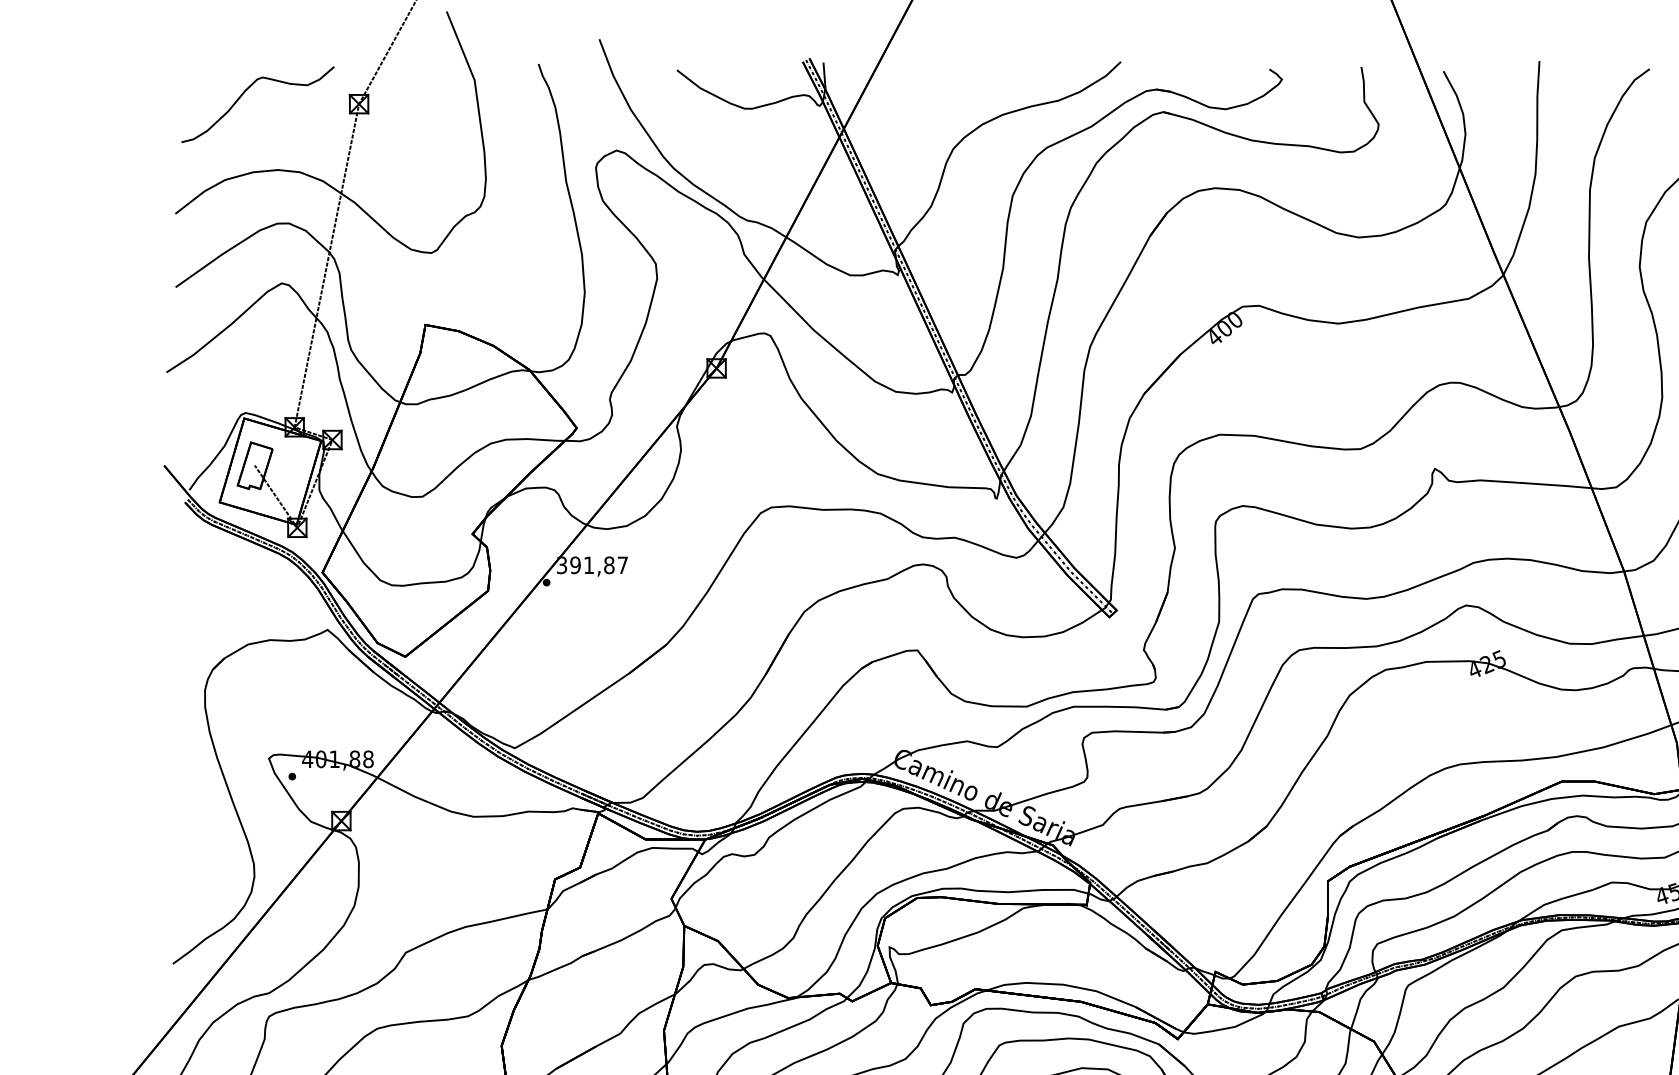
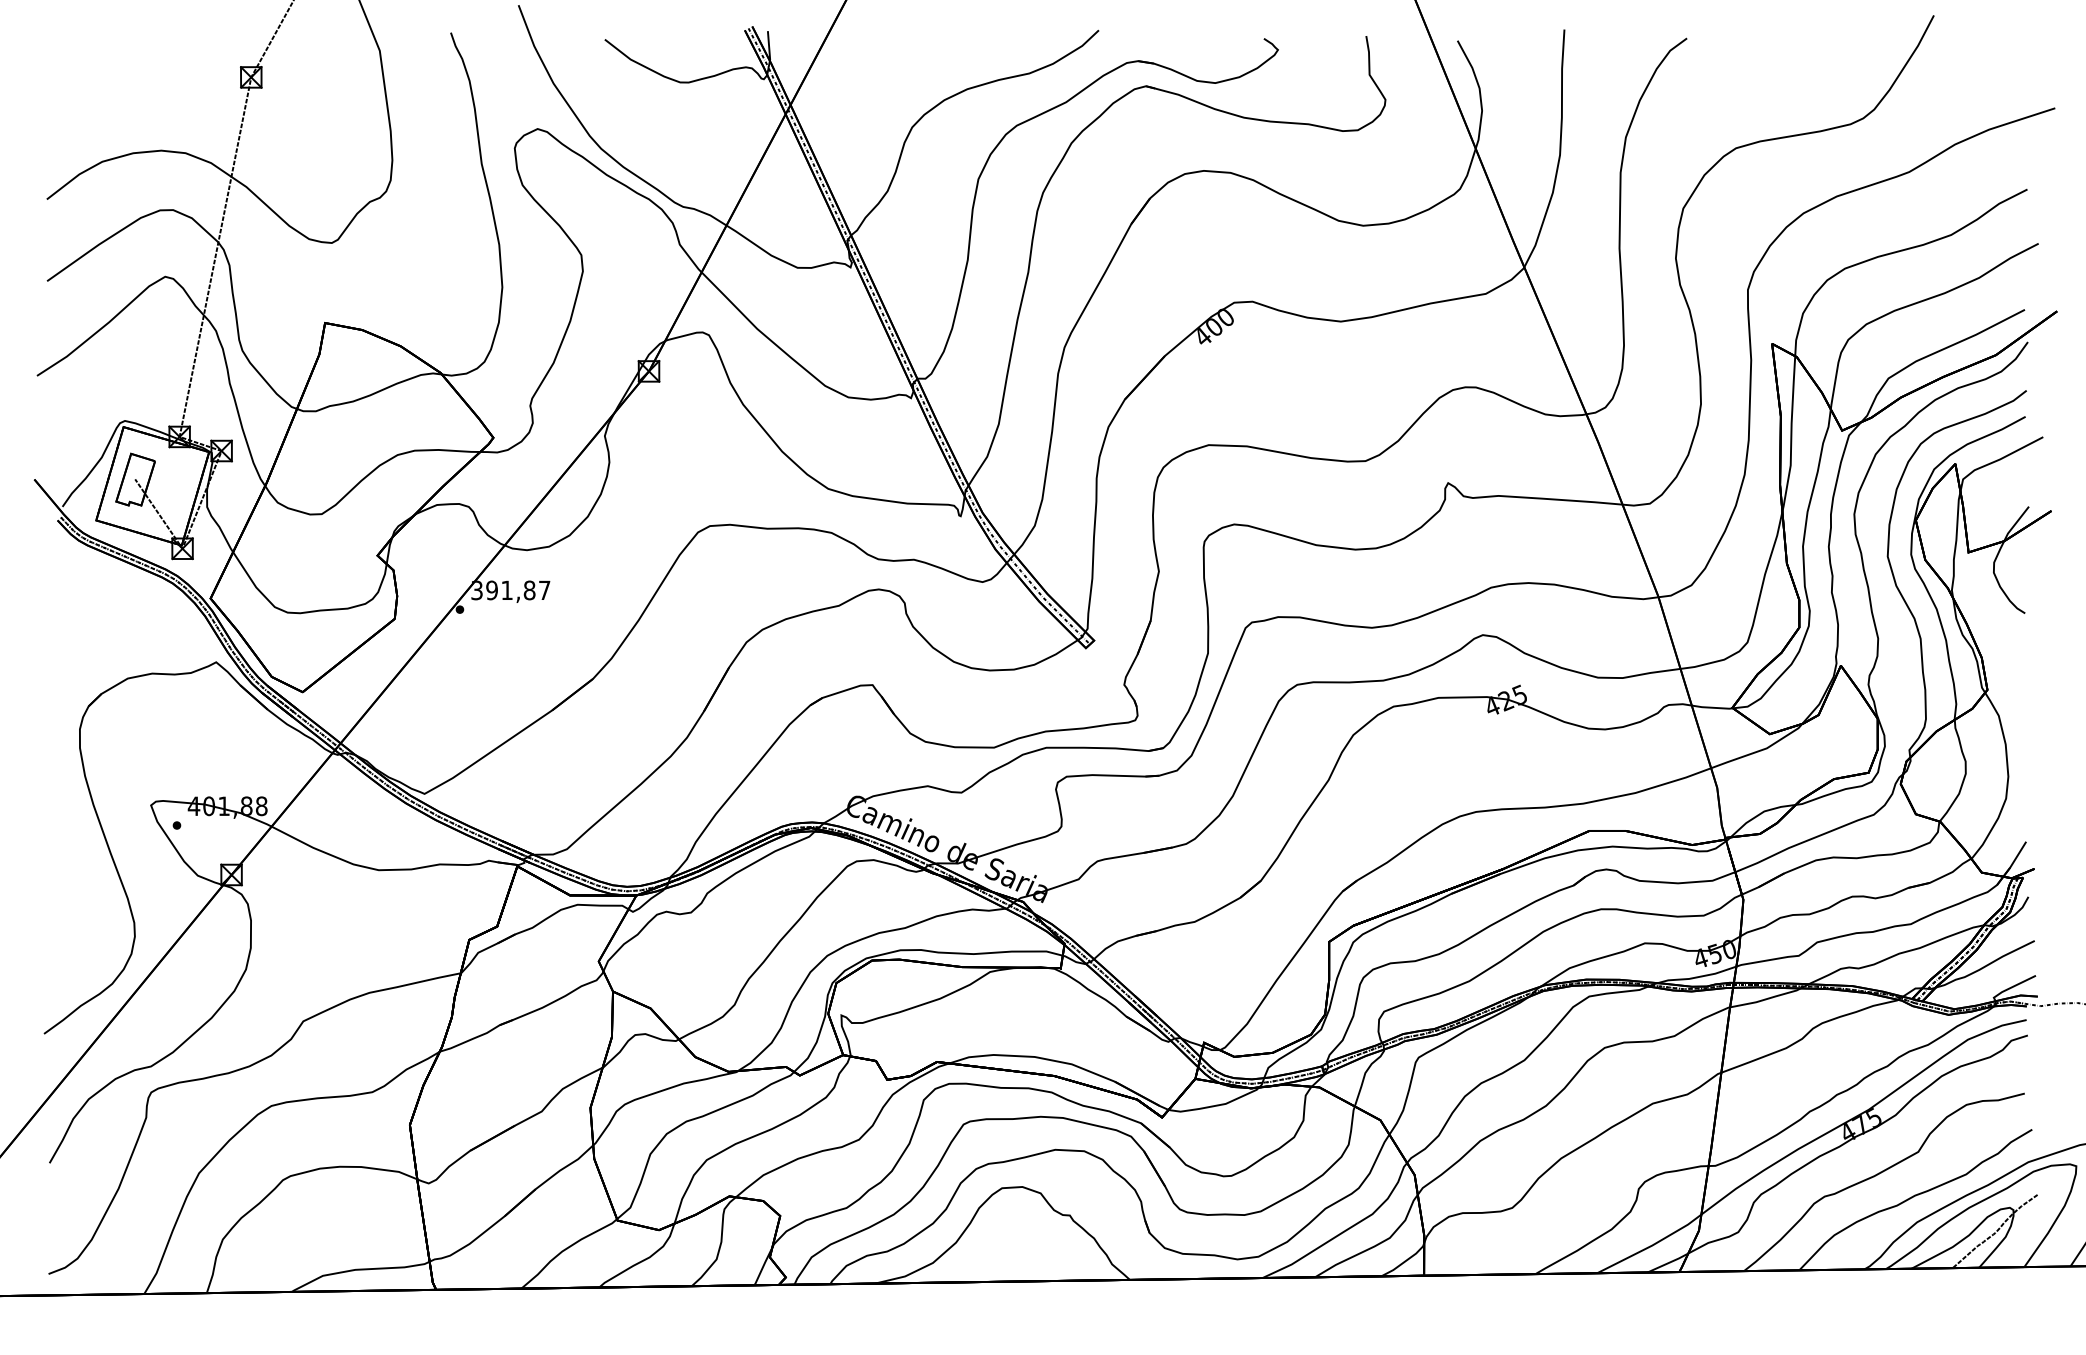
curve: (246, 91) -> (125, 63), removed

